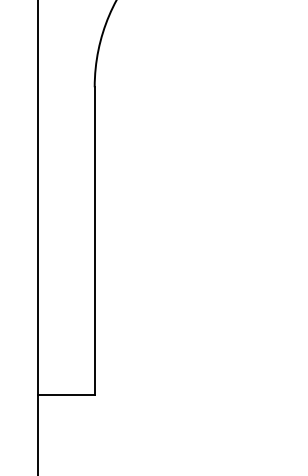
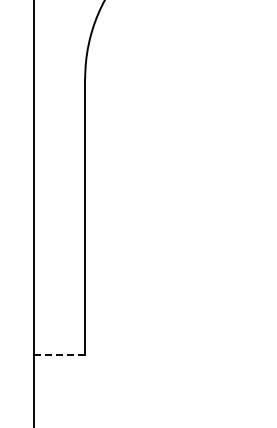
line: (66, 395) -> (59, 355), solid -> dashed

